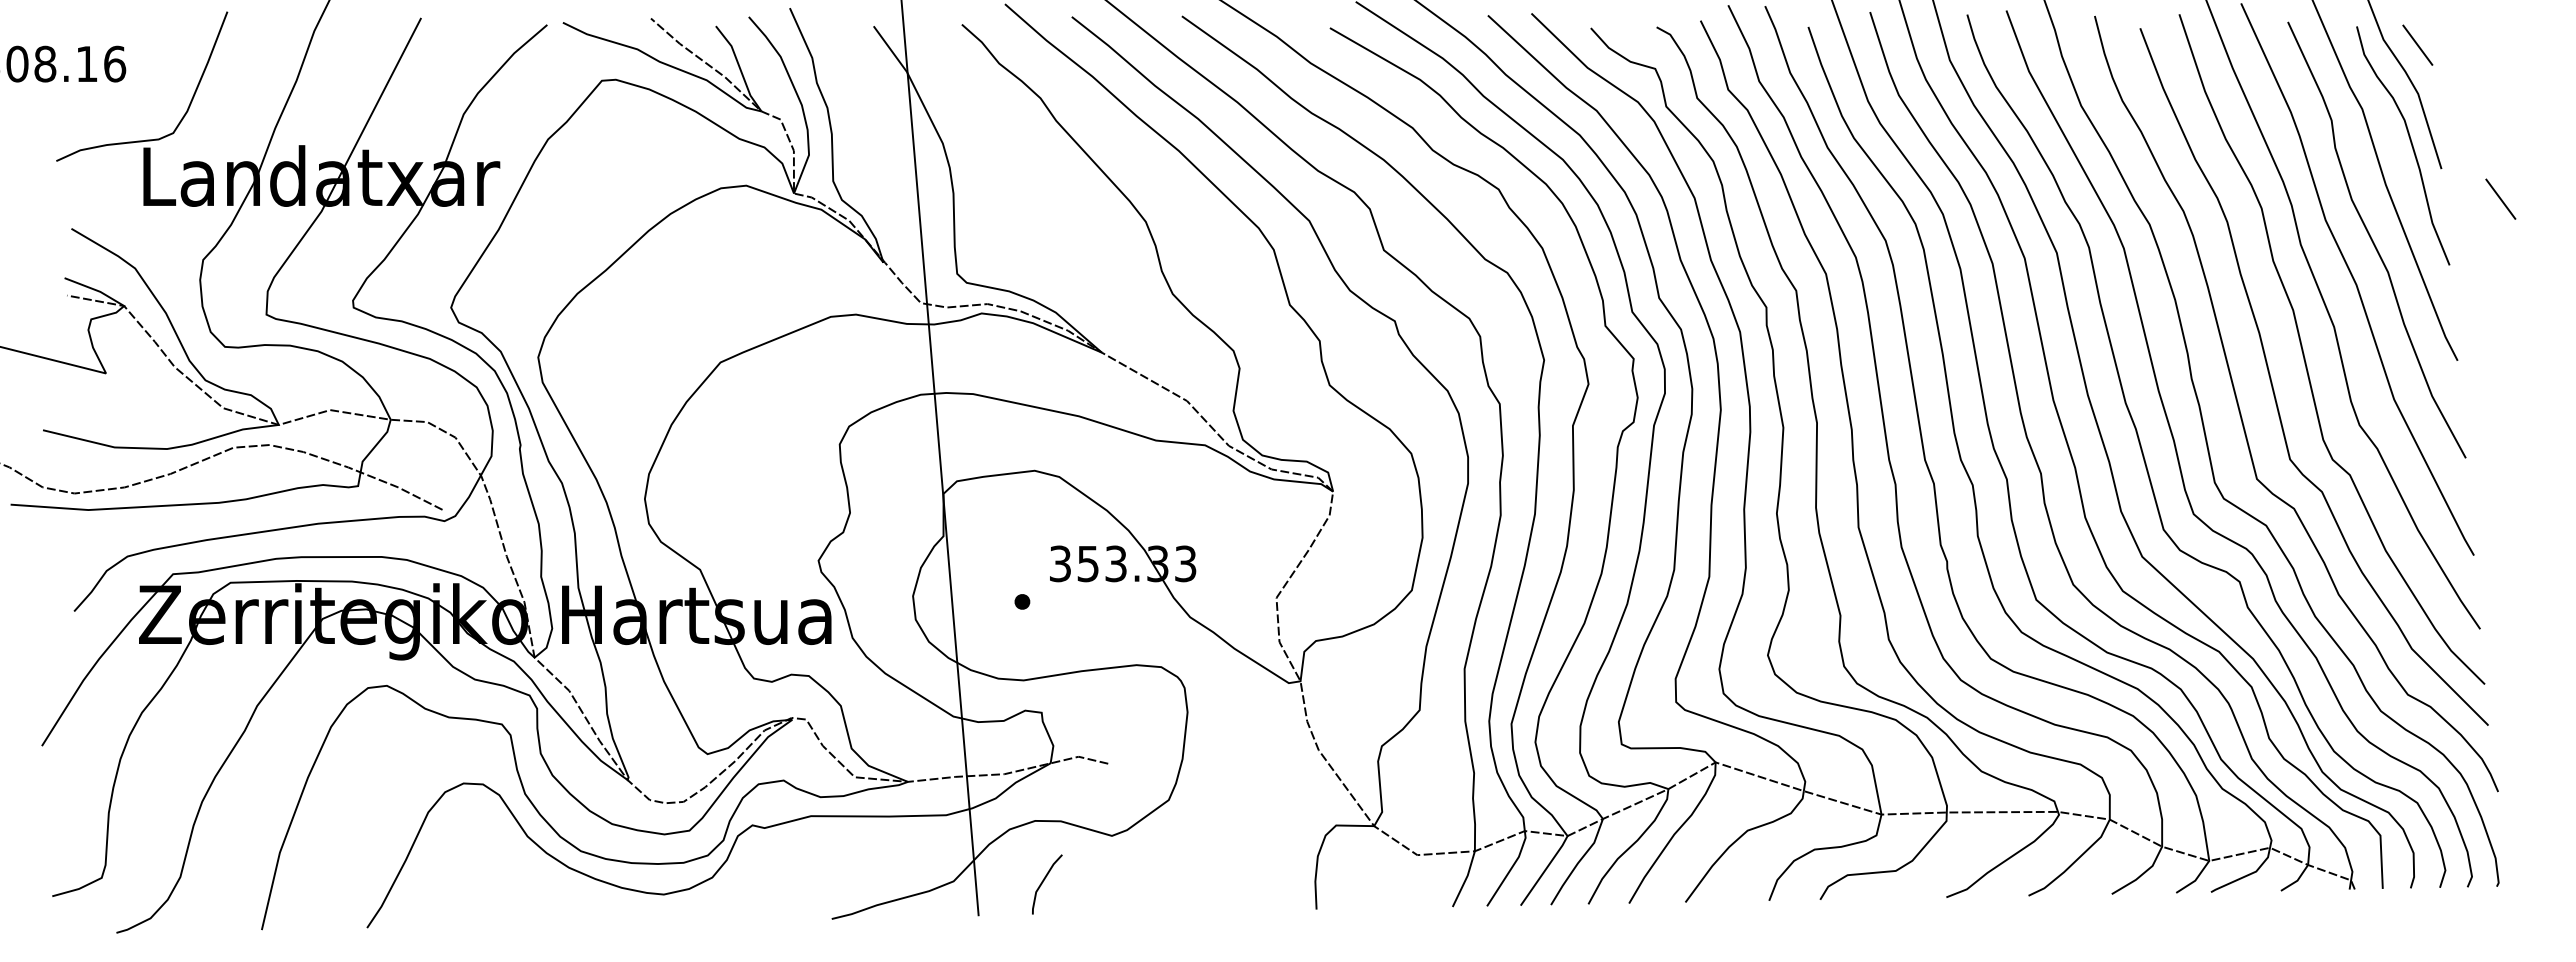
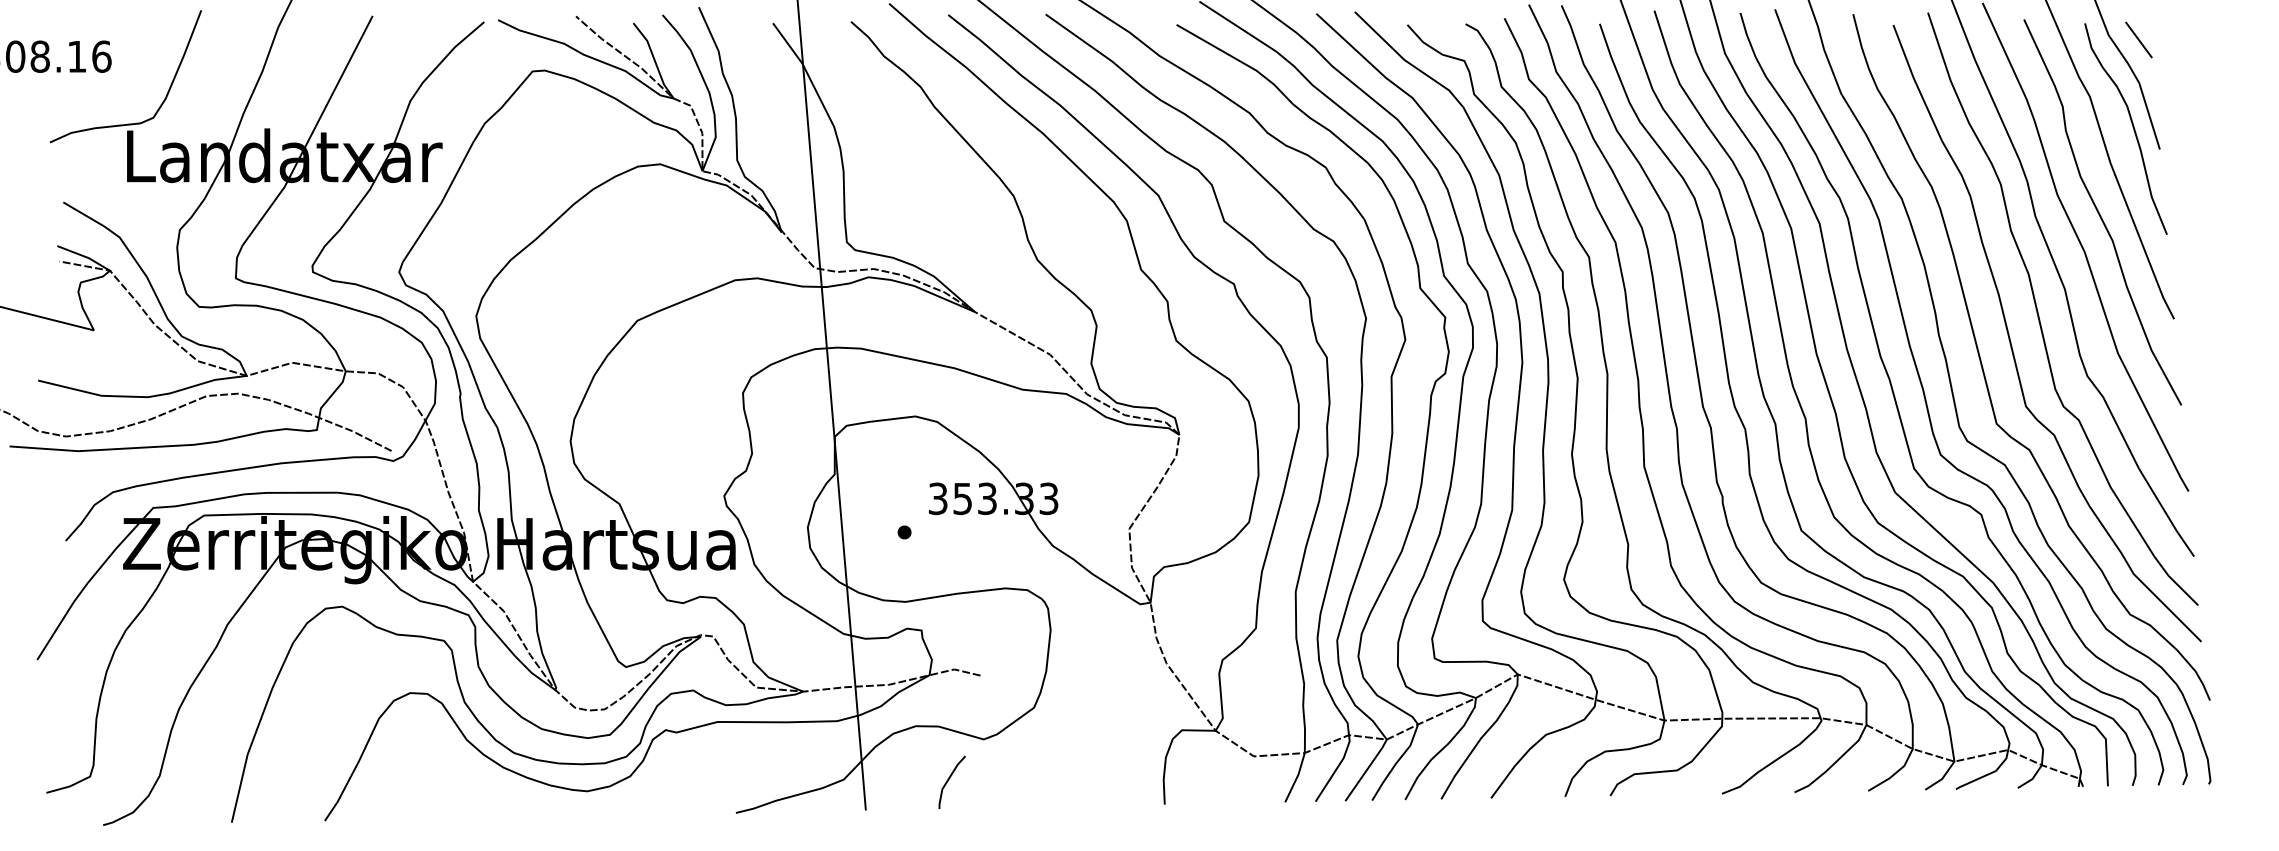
line: (2500, 198) -> (2212, 175), removed
line: (1043, 882) -> (948, 780), moved

